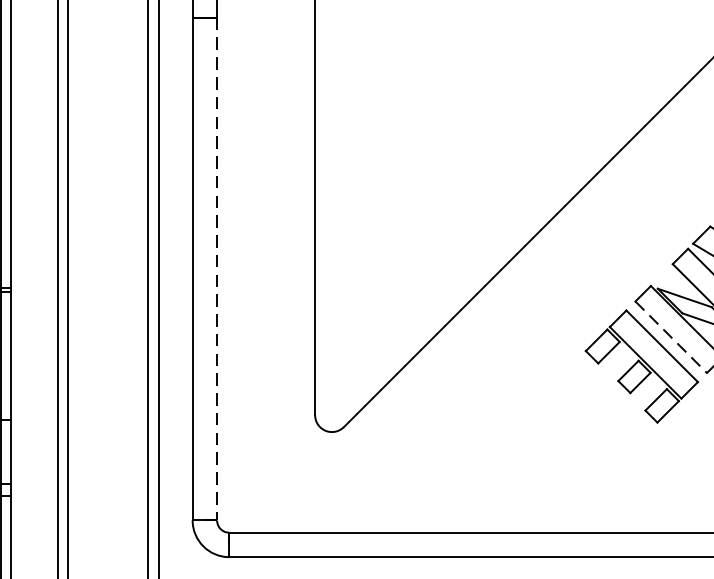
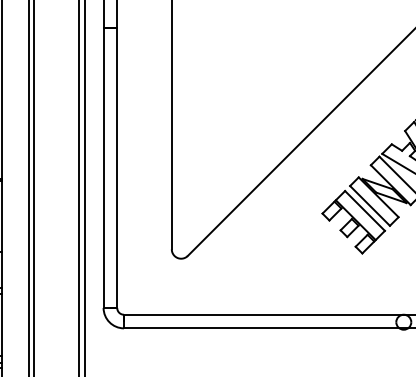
line: (217, 268) -> (117, 167), dashed -> solid
line: (672, 338) -> (370, 206), dashed -> solid

